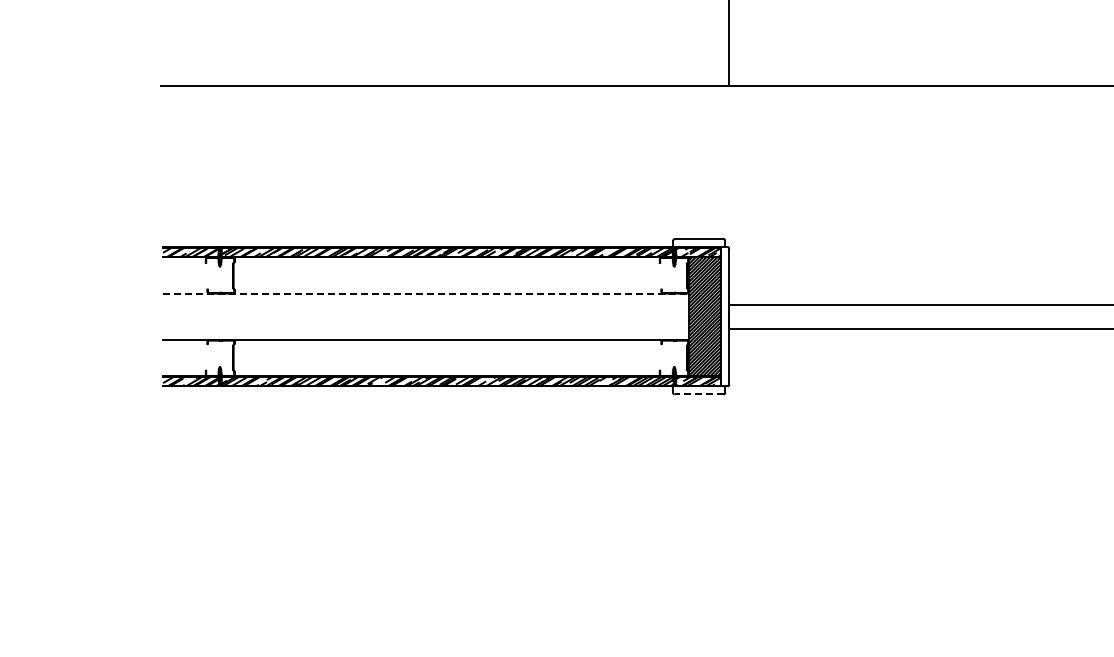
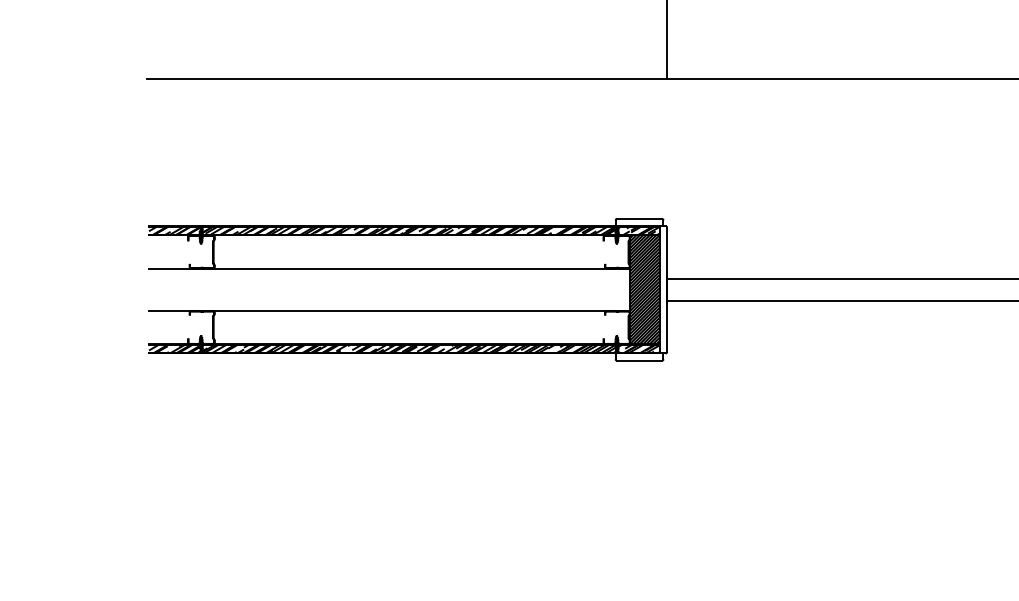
line: (425, 293) -> (389, 268), dashed -> solid
line: (699, 394) -> (639, 360), dashed -> solid

